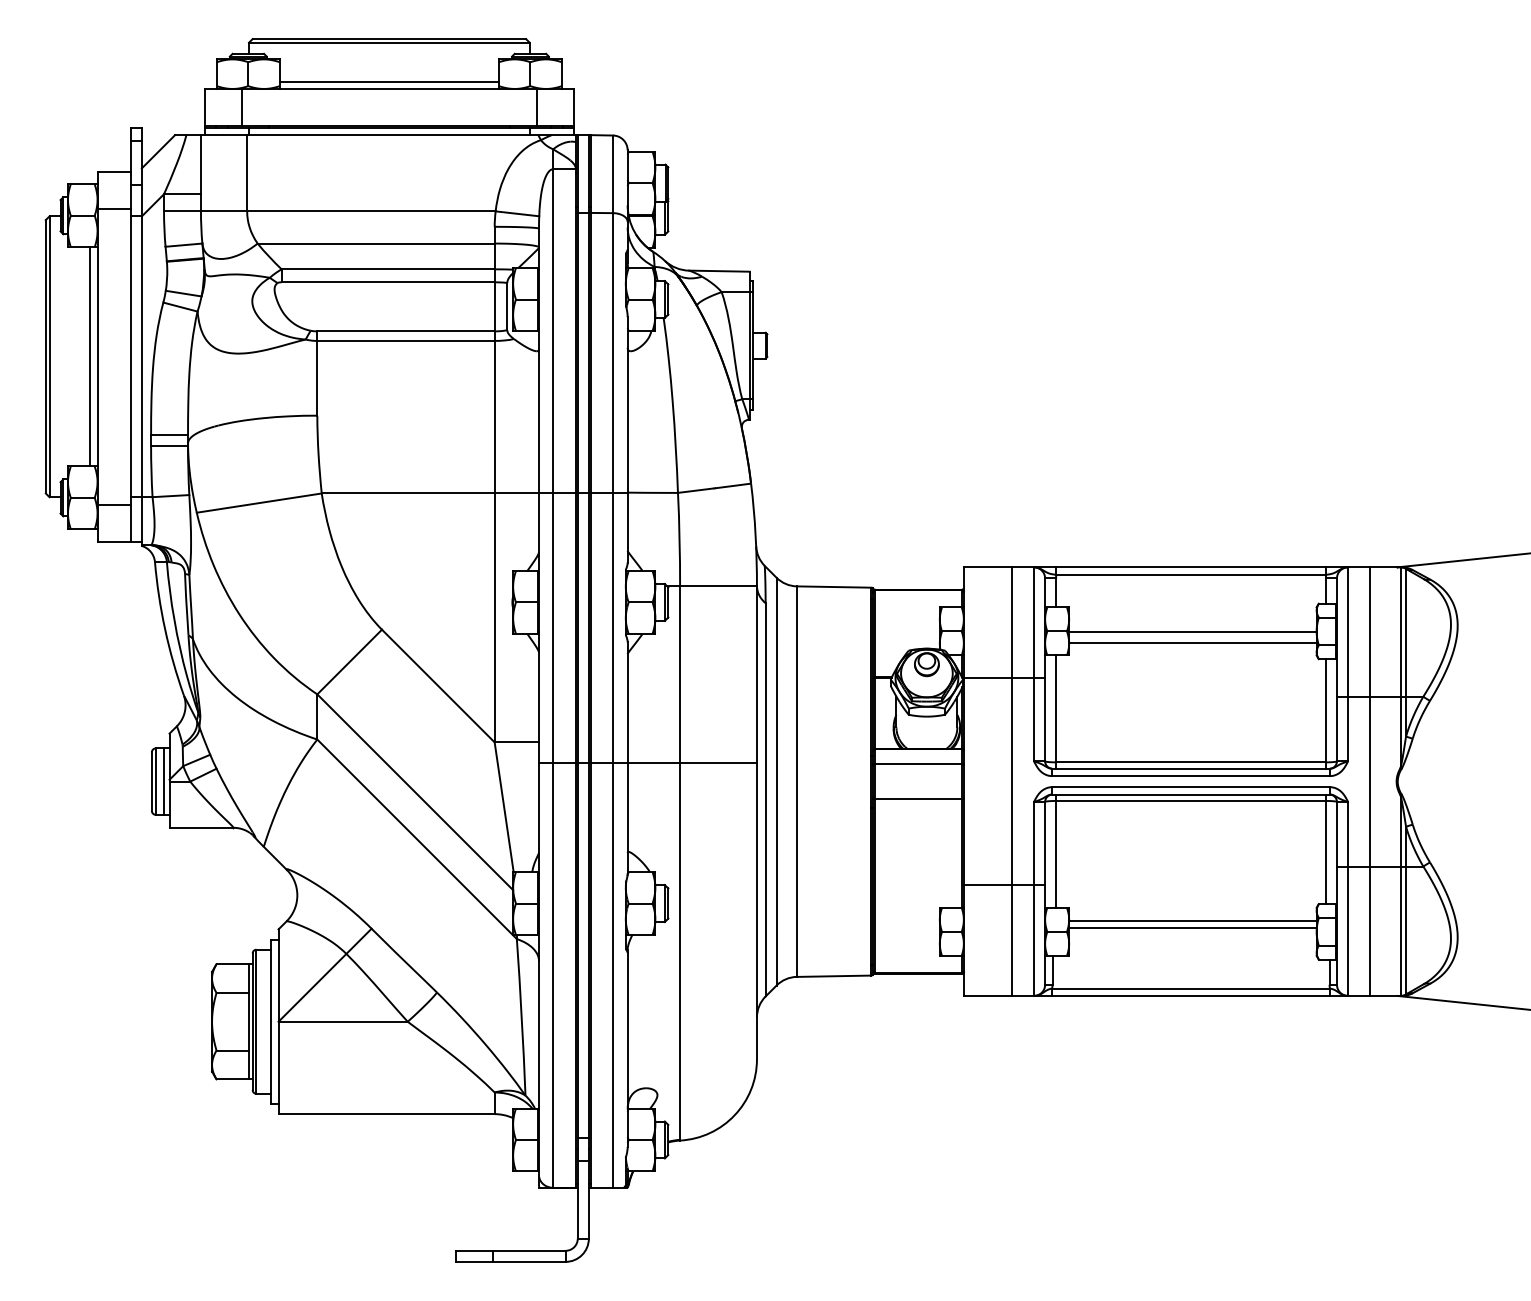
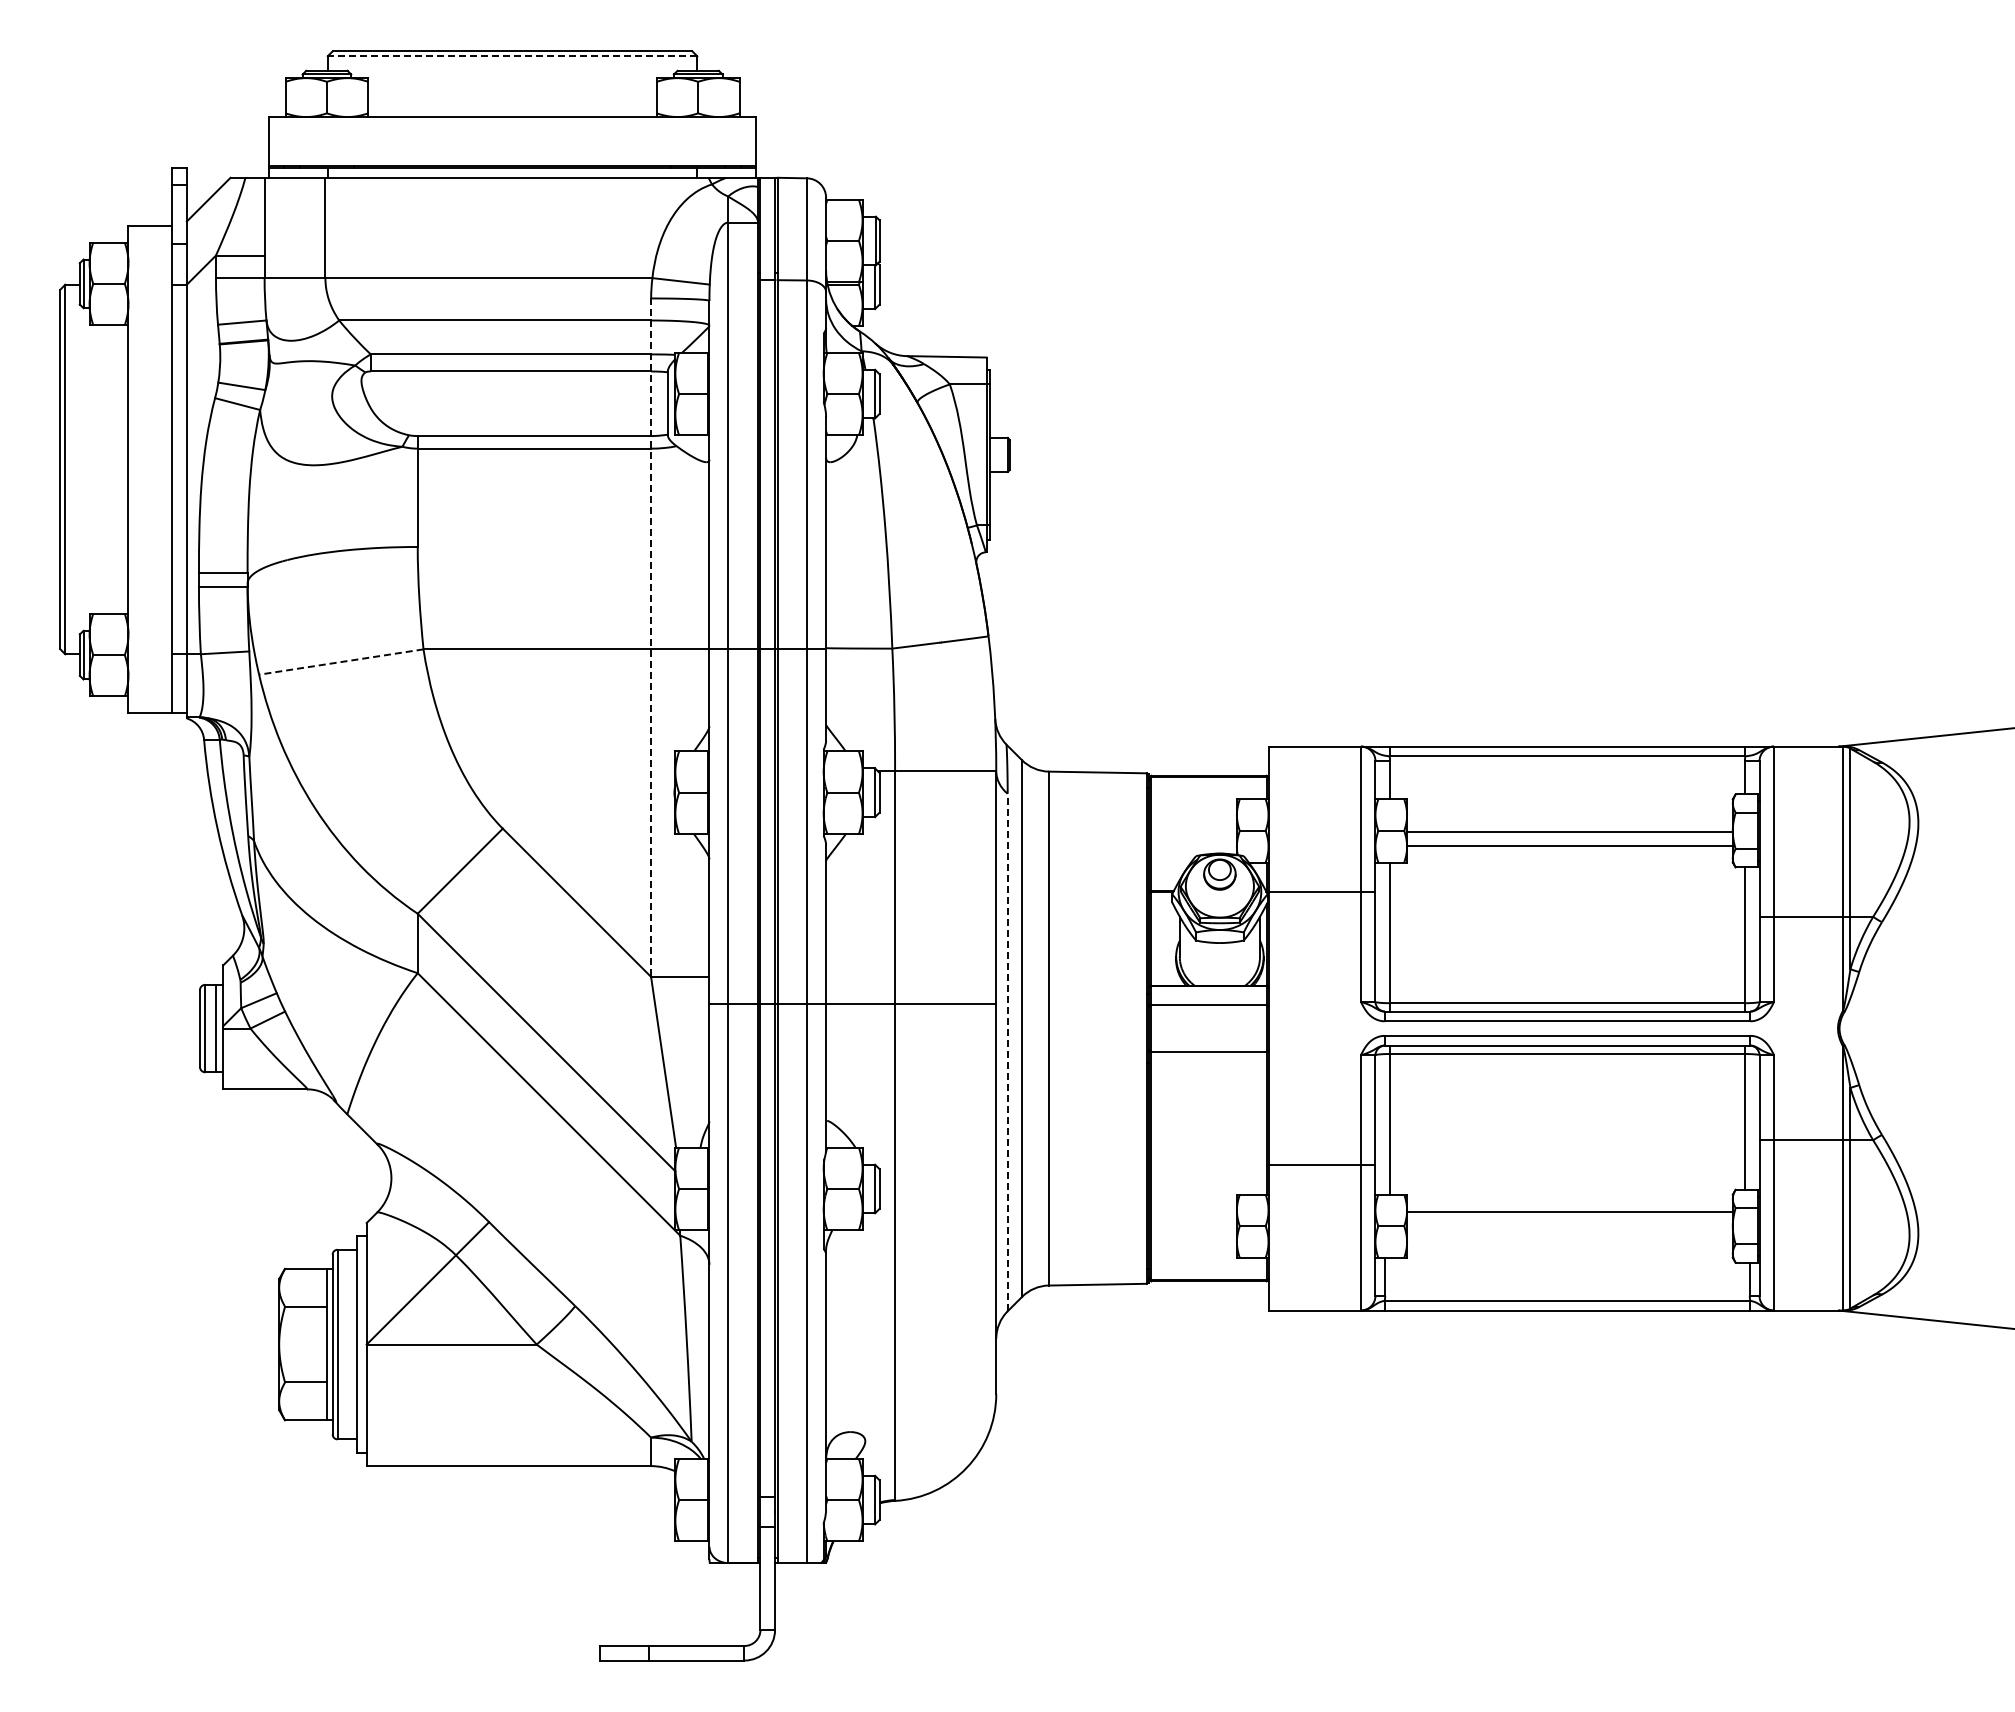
line: (389, 42) -> (512, 56), solid -> dashed
line: (389, 81) -> (512, 107), removed
line: (241, 107) -> (318, 141), removed
line: (537, 107) -> (707, 141), removed
line: (114, 209) -> (150, 275), removed
line: (89, 356) -> (118, 469), removed
line: (494, 485) -> (651, 638), solid -> dashed
line: (258, 503) -> (340, 662), solid -> dashed
line: (114, 504) -> (150, 663), removed
line: (1011, 781) -> (1331, 1028), removed
line: (1370, 781) -> (1803, 1028), removed
line: (765, 799) -> (1007, 1052), solid -> dashed
line: (1192, 928) -> (1569, 1221), removed

